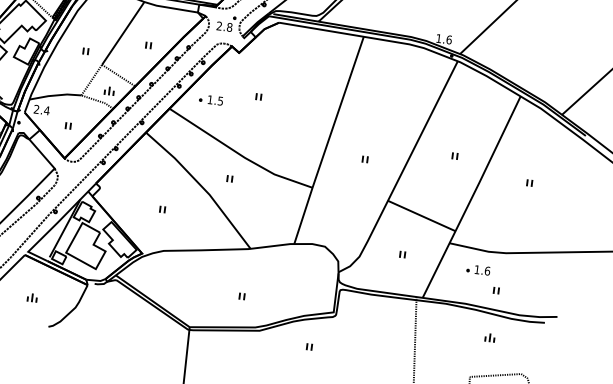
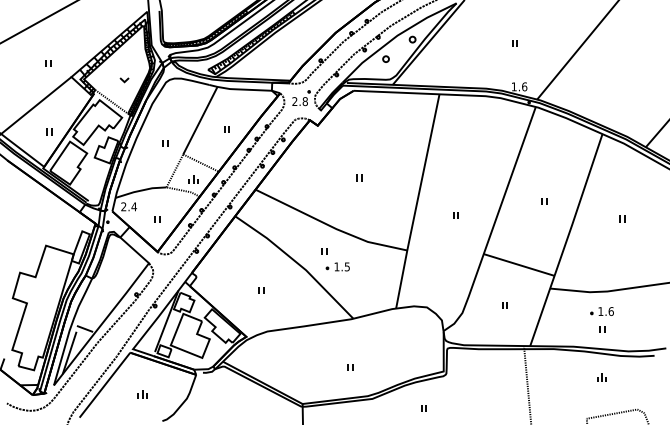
part: (258, 96) -> (359, 177), moved
part: (210, 99) -> (337, 266), moved
part: (477, 269) -> (601, 311), moved

